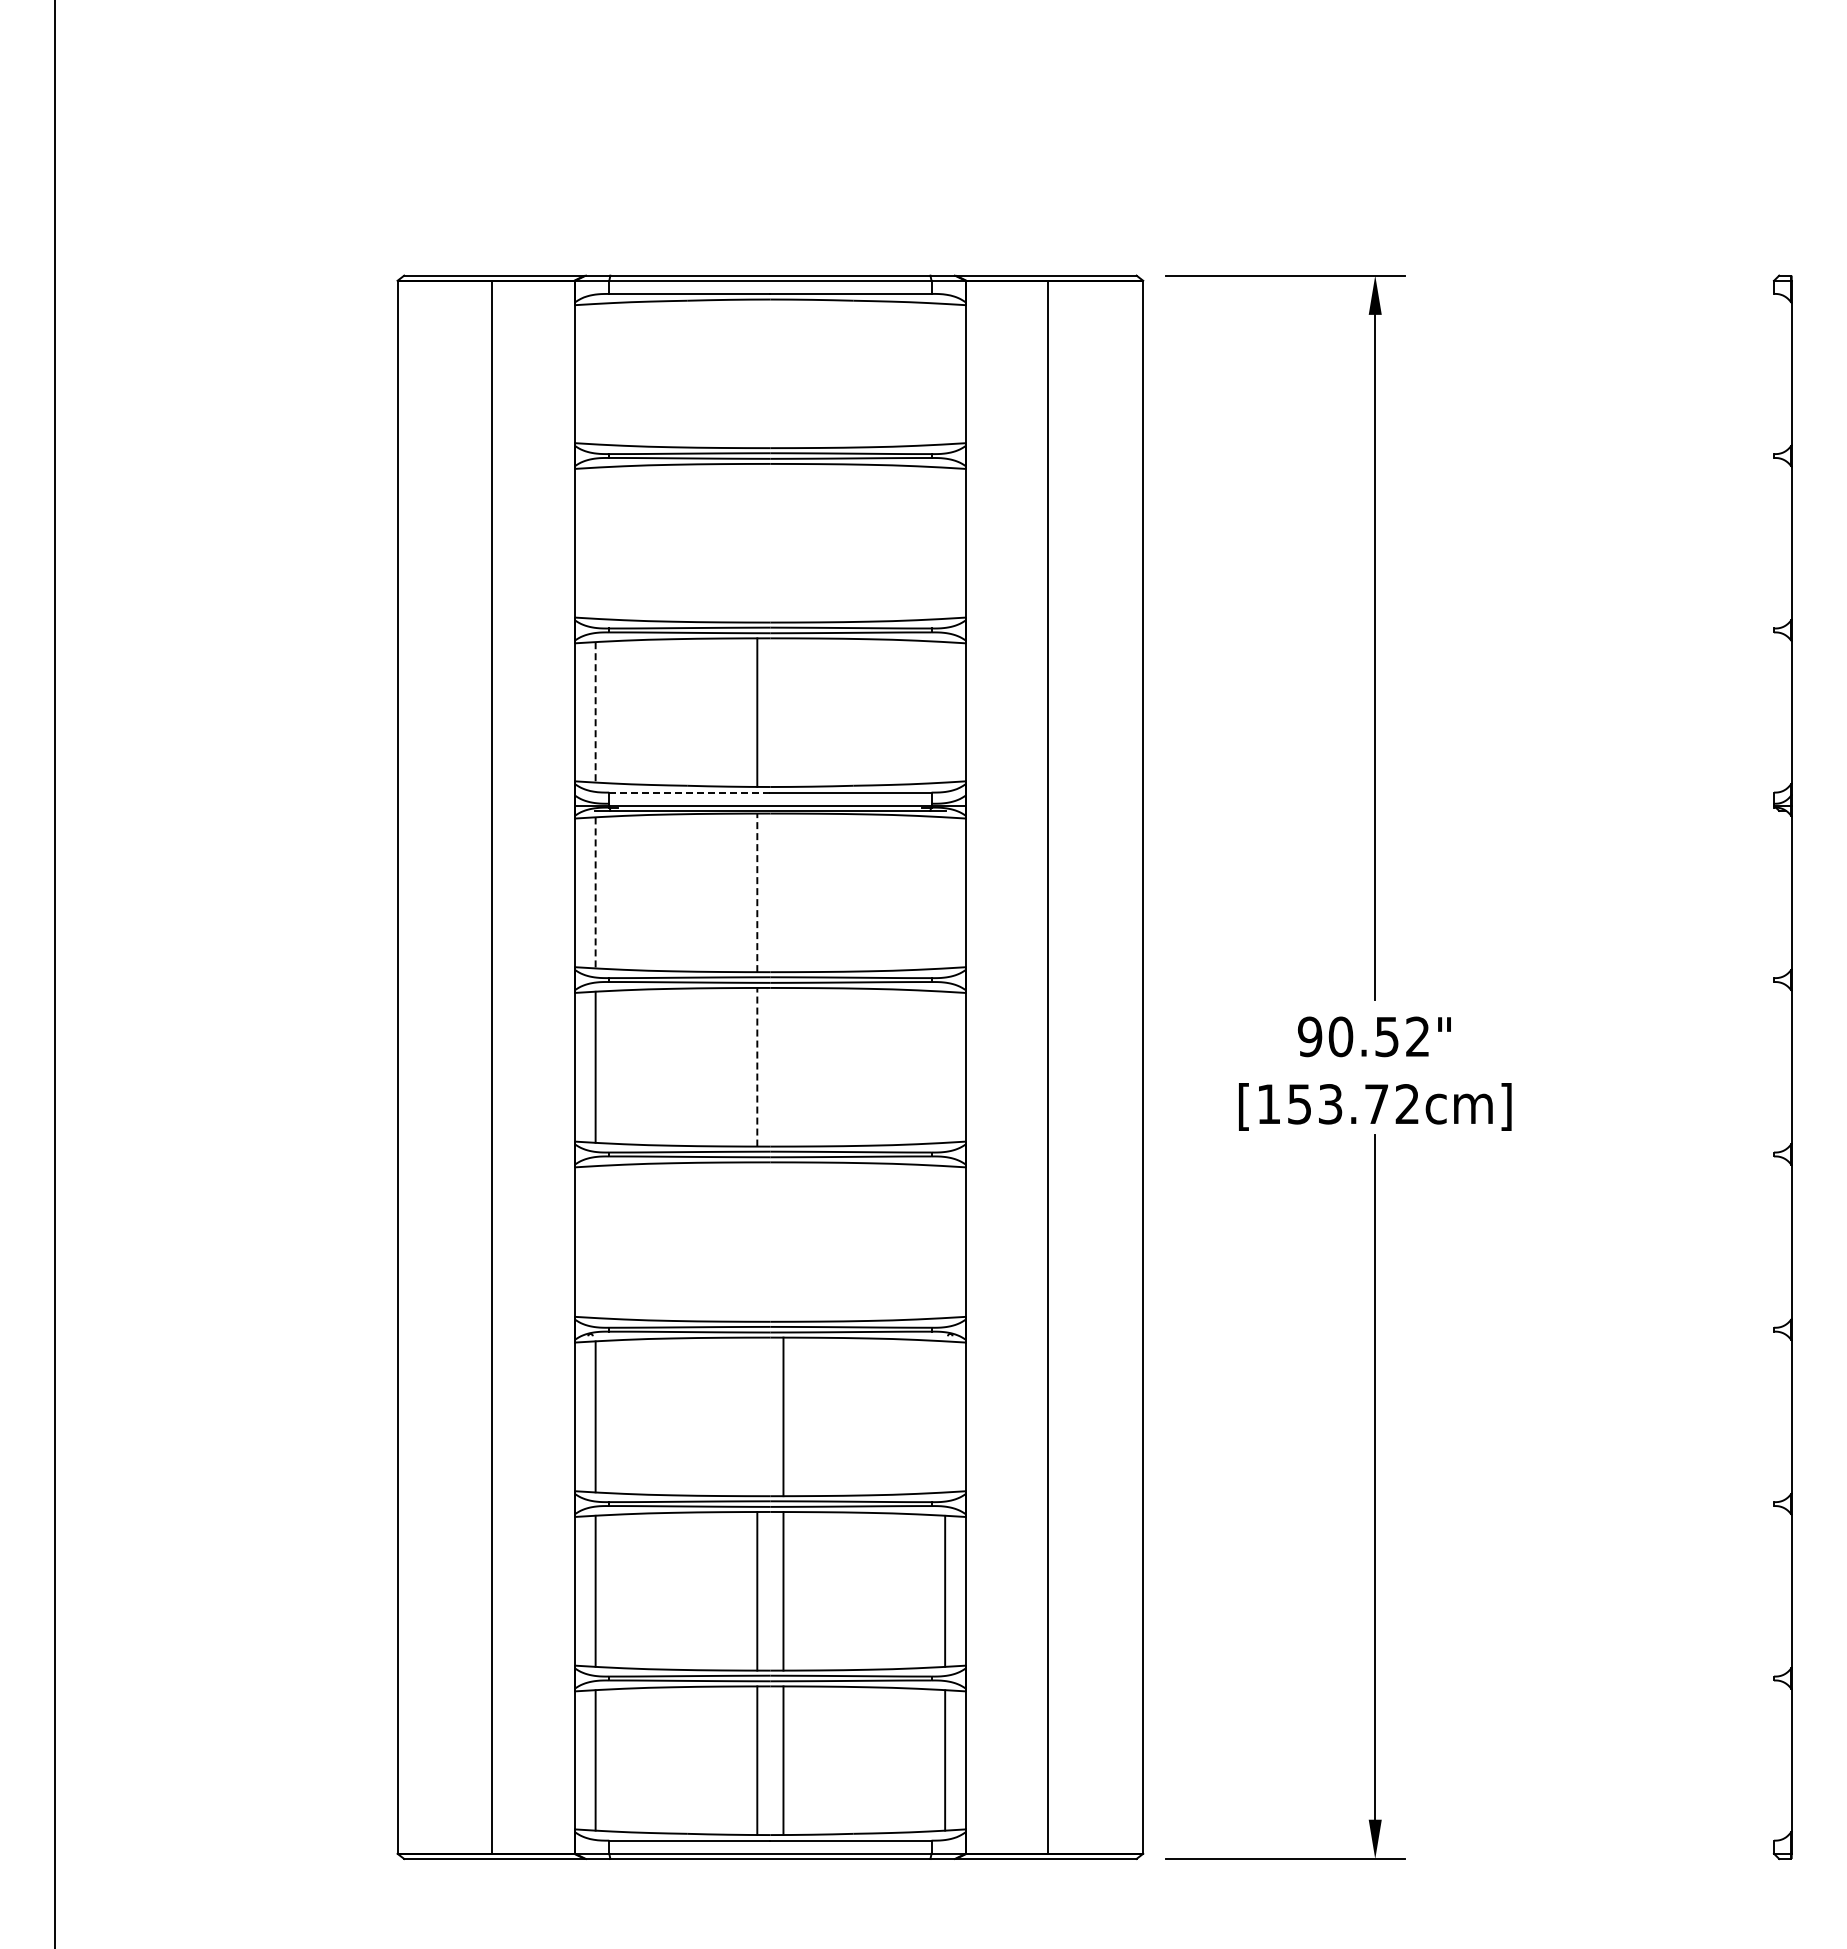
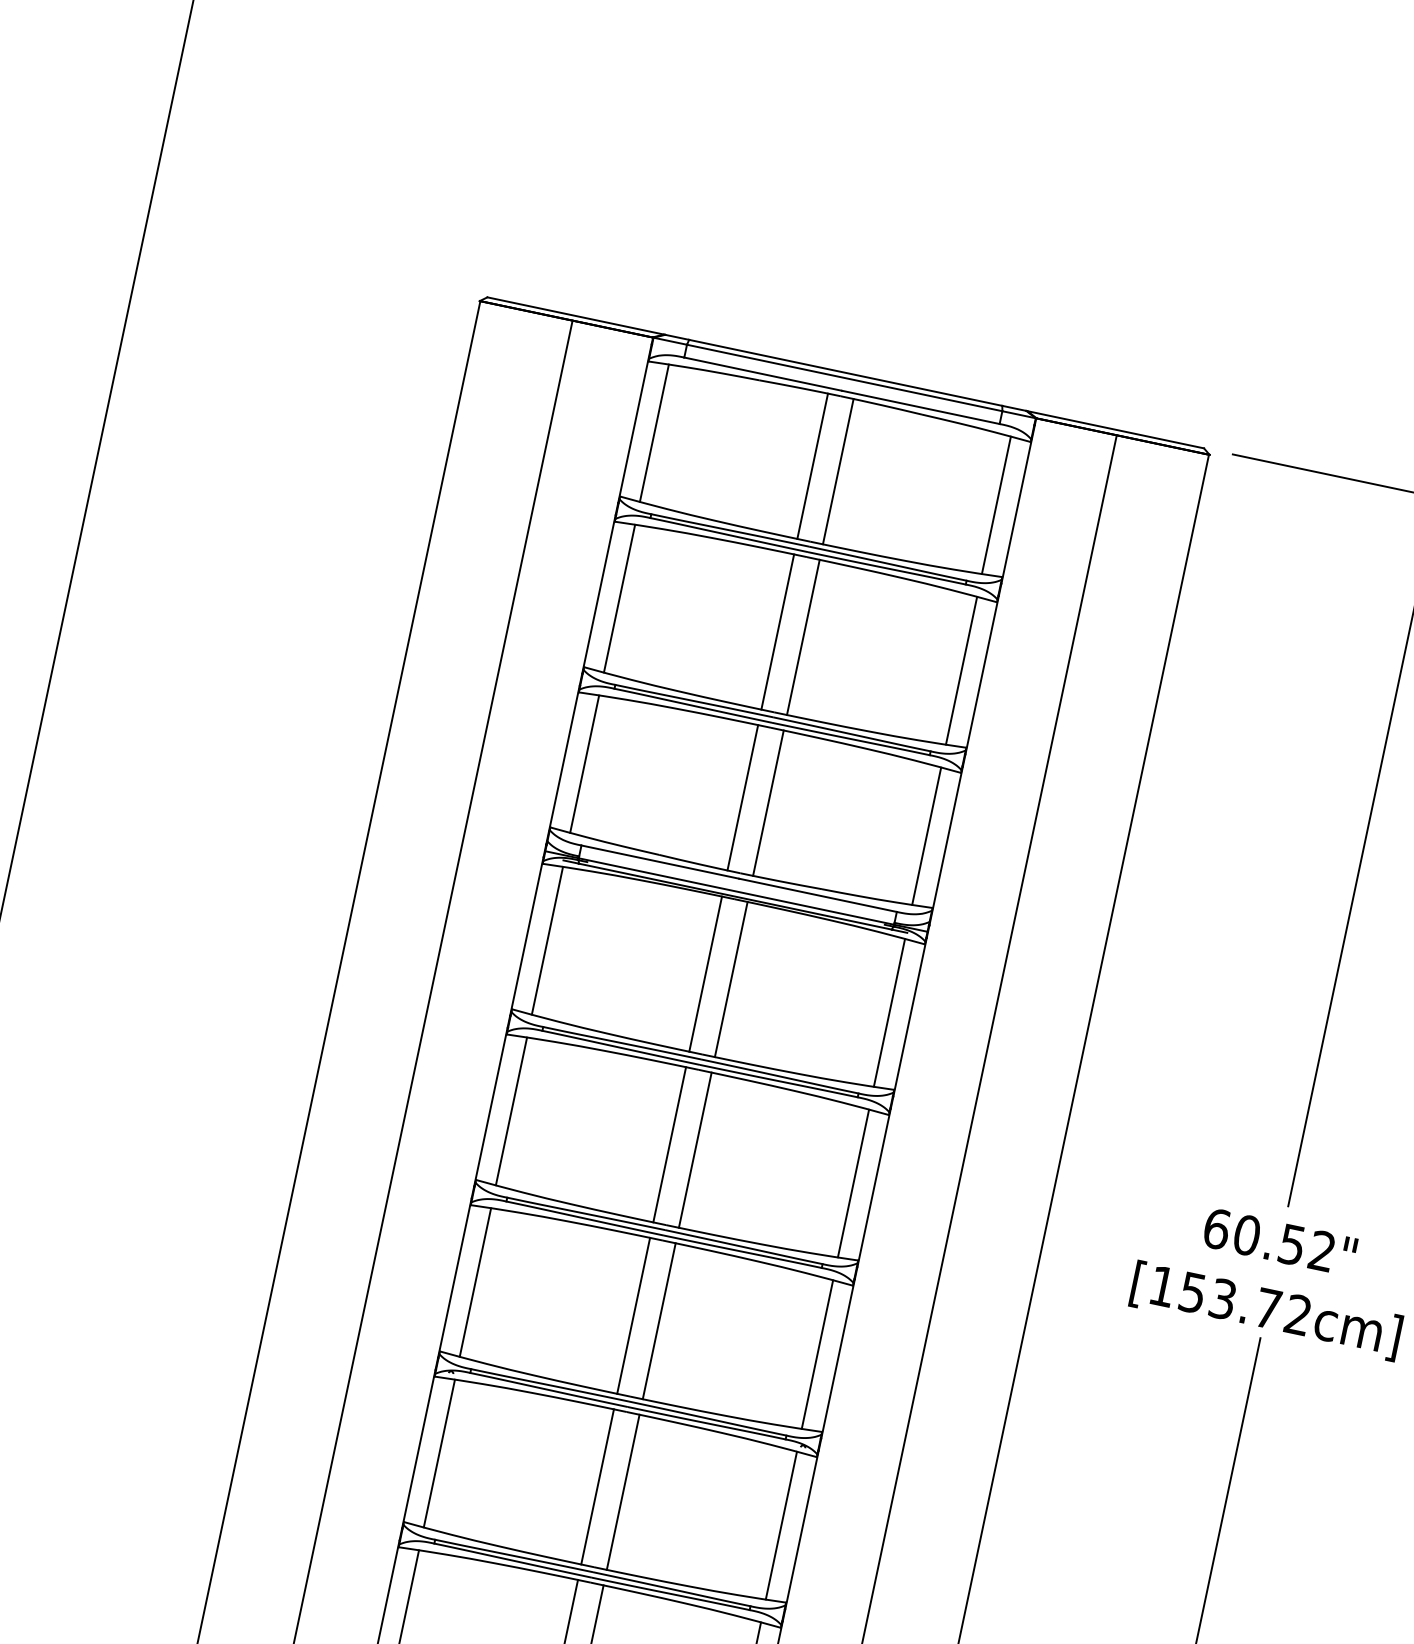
line: (757, 373) -> (812, 465), added
line: (783, 373) -> (838, 471), added
line: (595, 374) -> (654, 433), added
line: (945, 374) -> (996, 505), added
line: (595, 542) -> (619, 597), added
line: (757, 542) -> (778, 631), added
line: (783, 542) -> (803, 636), added
line: (945, 542) -> (962, 670), added
line: (595, 712) -> (584, 764), dashed -> solid
line: (783, 712) -> (768, 803), added
line: (945, 712) -> (926, 836), added
line: (689, 792) -> (660, 861), dashed -> solid
line: (757, 892) -> (705, 973), dashed -> solid
line: (783, 892) -> (731, 979), added
line: (945, 892) -> (889, 1012), added
line: (595, 893) -> (547, 941), dashed -> solid
text: (1310, 1036) -> (1217, 1228), 90.52" -> 60.52"
line: (757, 1066) -> (670, 1144), dashed -> solid
line: (945, 1066) -> (854, 1182), added
line: (783, 1067) -> (695, 1150), added
line: (595, 1241) -> (475, 1281), added
line: (757, 1241) -> (633, 1315), added
line: (783, 1241) -> (659, 1320), added
line: (945, 1241) -> (817, 1354), added
line: (757, 1416) -> (597, 1486), added
line: (945, 1416) -> (781, 1525), added

